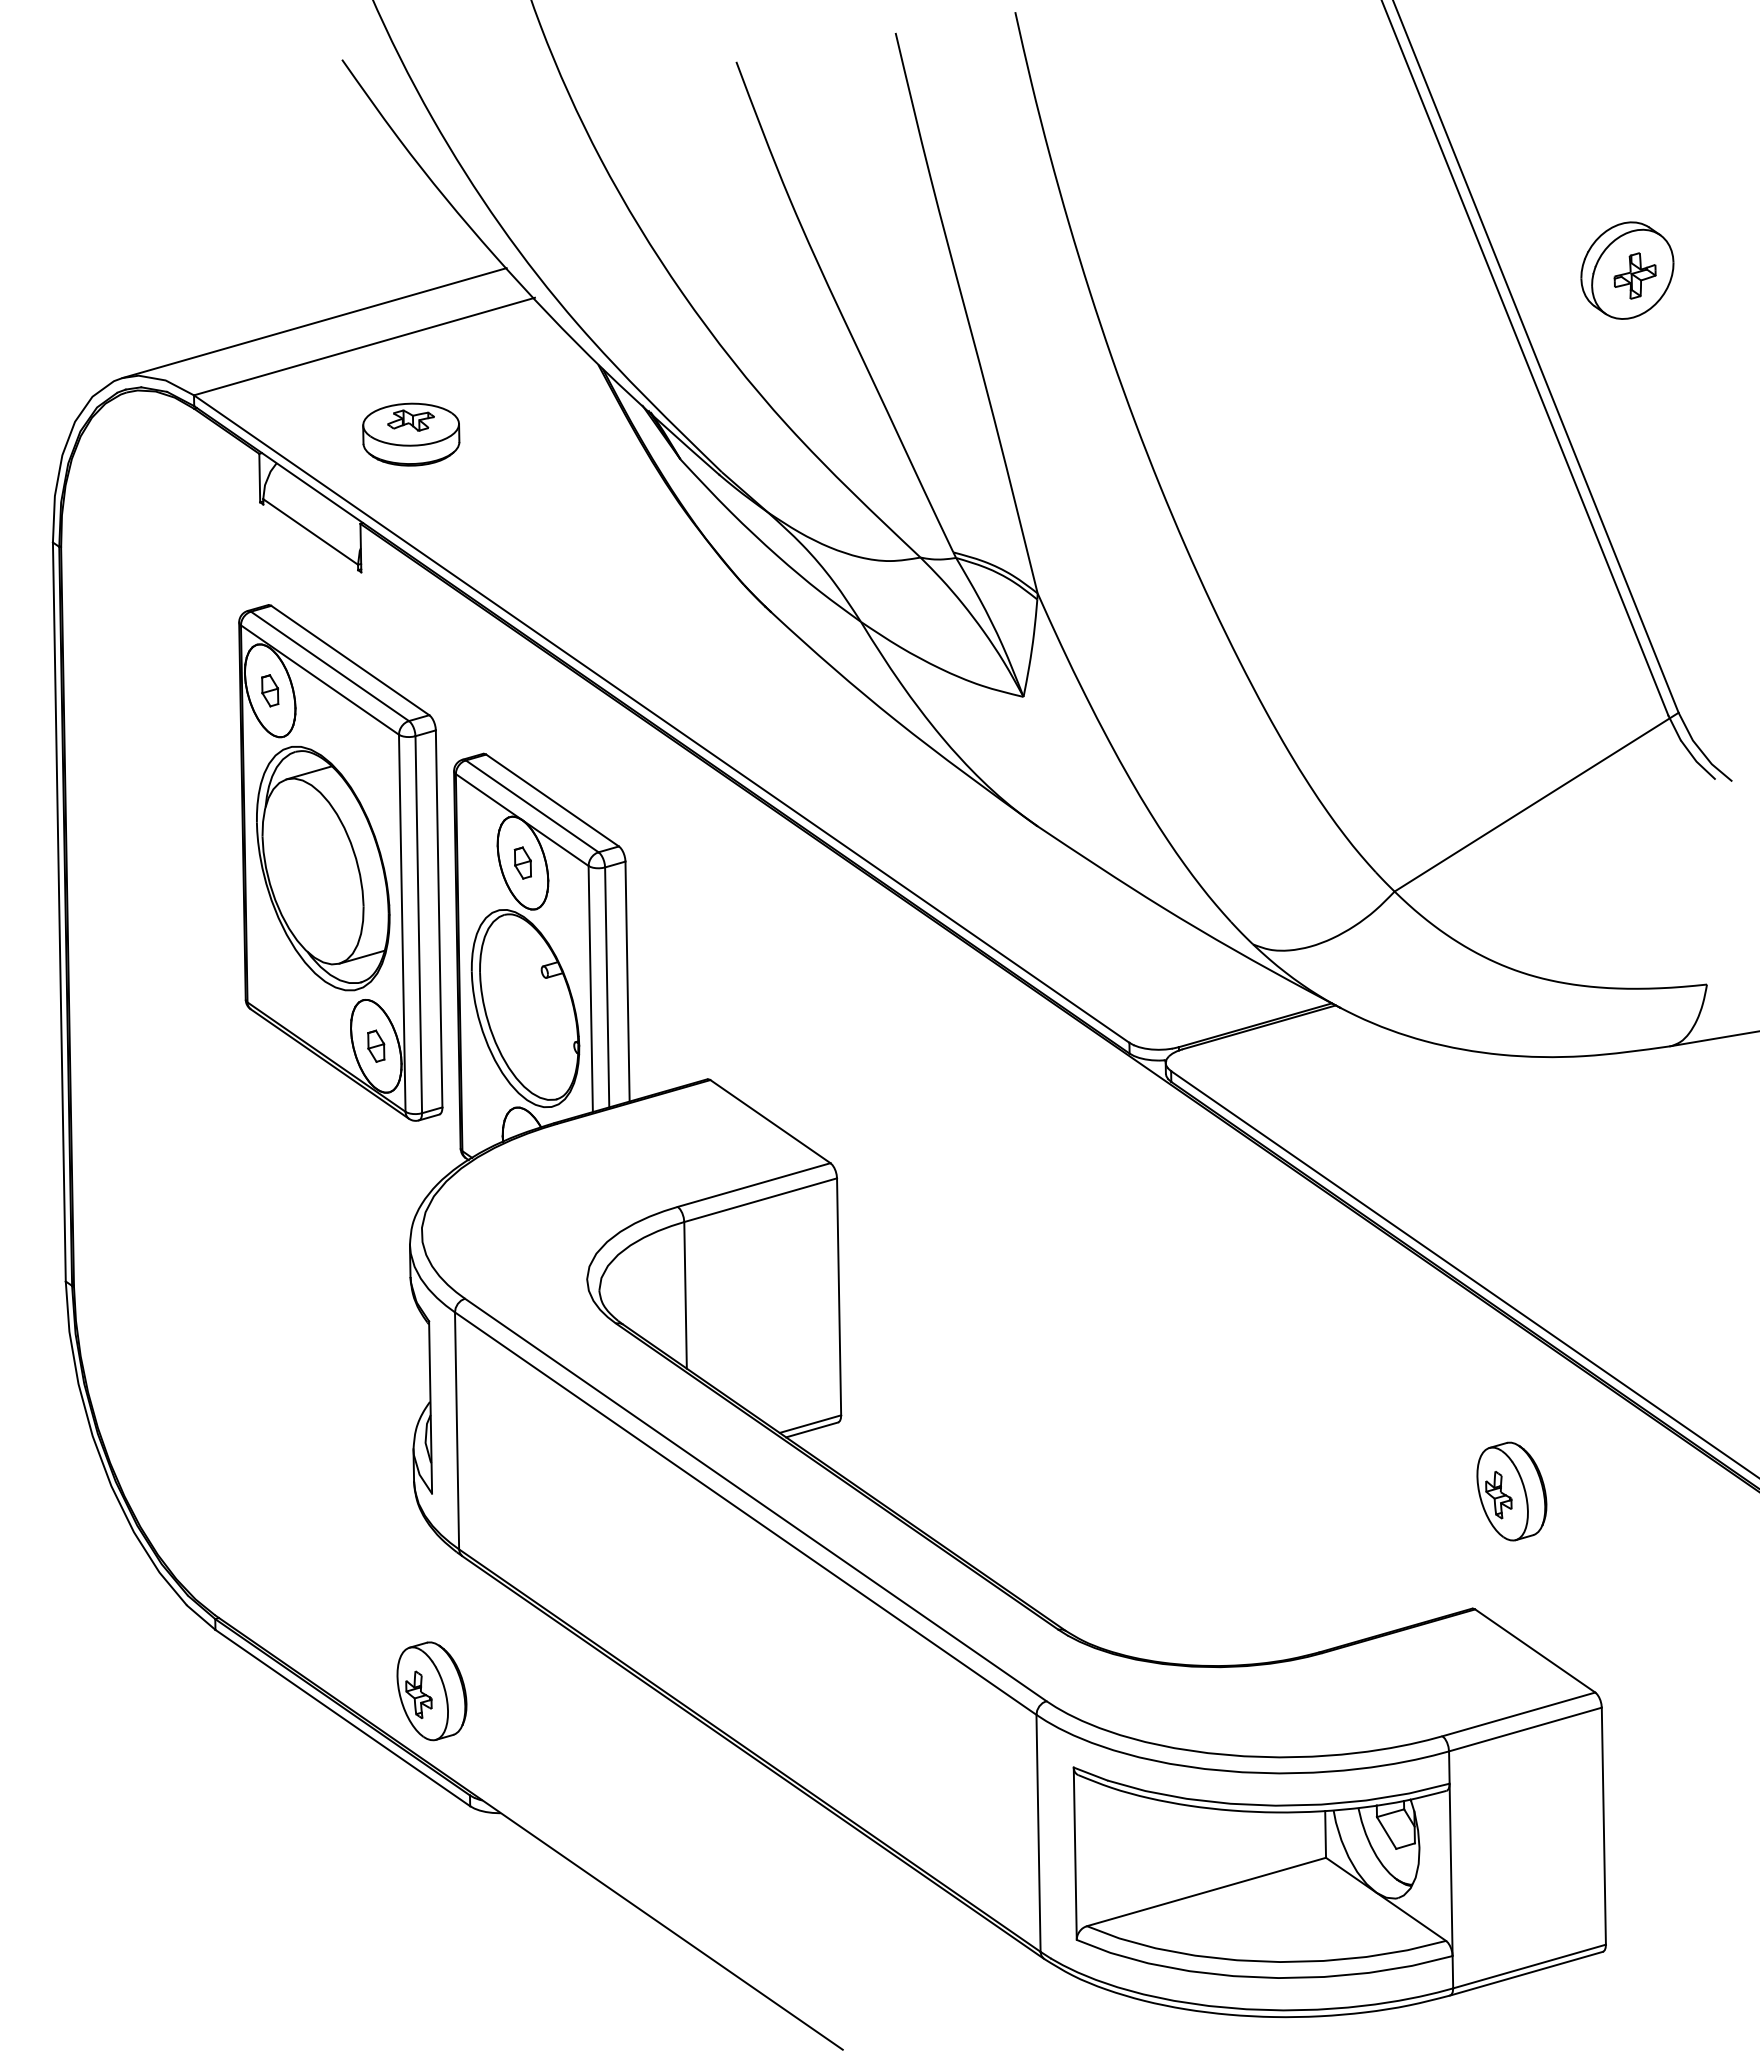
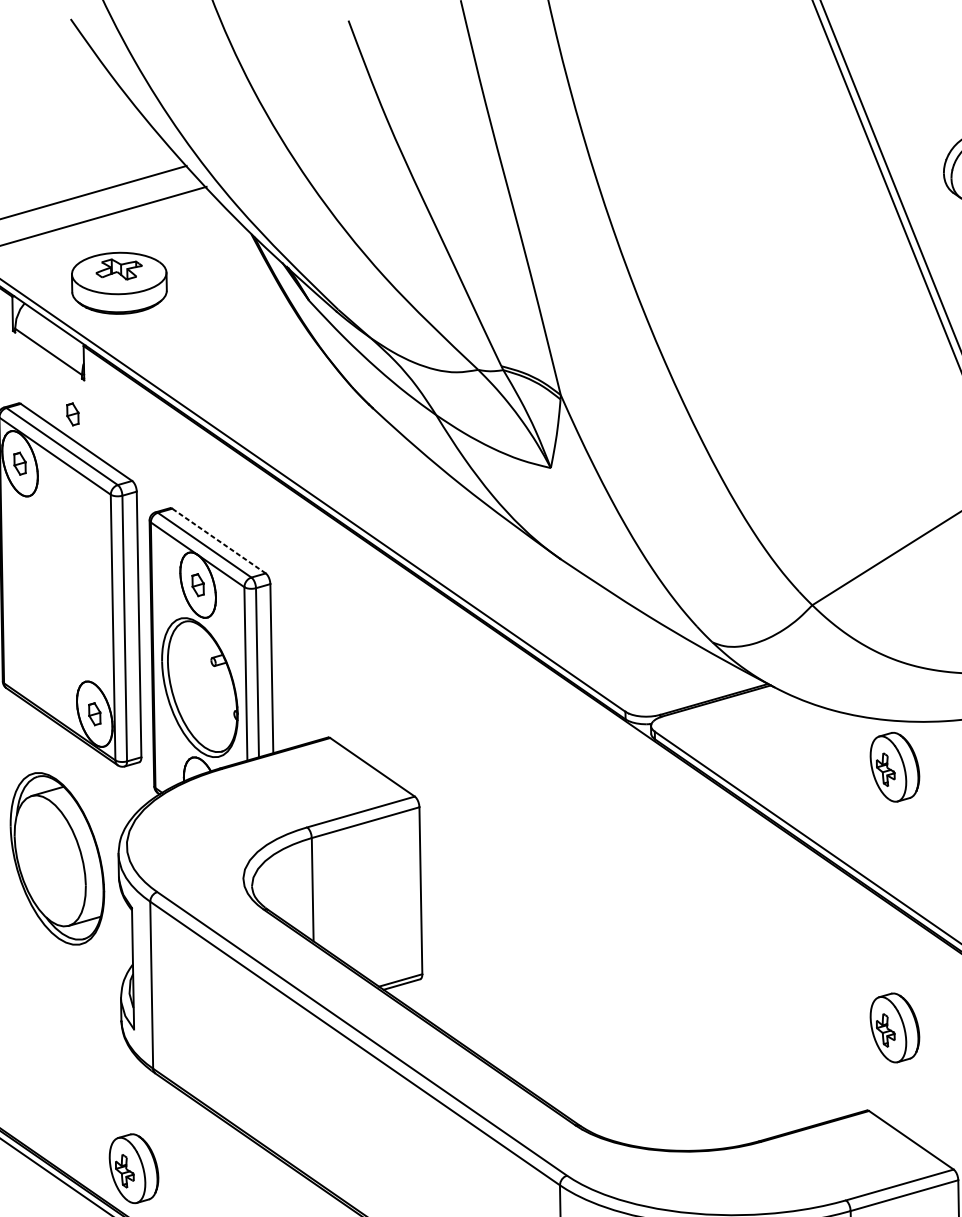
part: (411, 434) -> (119, 283), size x1.4
part: (345, 620) -> (73, 414), added
line: (552, 800) -> (218, 541), solid -> dashed
part: (323, 868) -> (57, 858), moved
part: (1511, 1121) -> (894, 767), added

